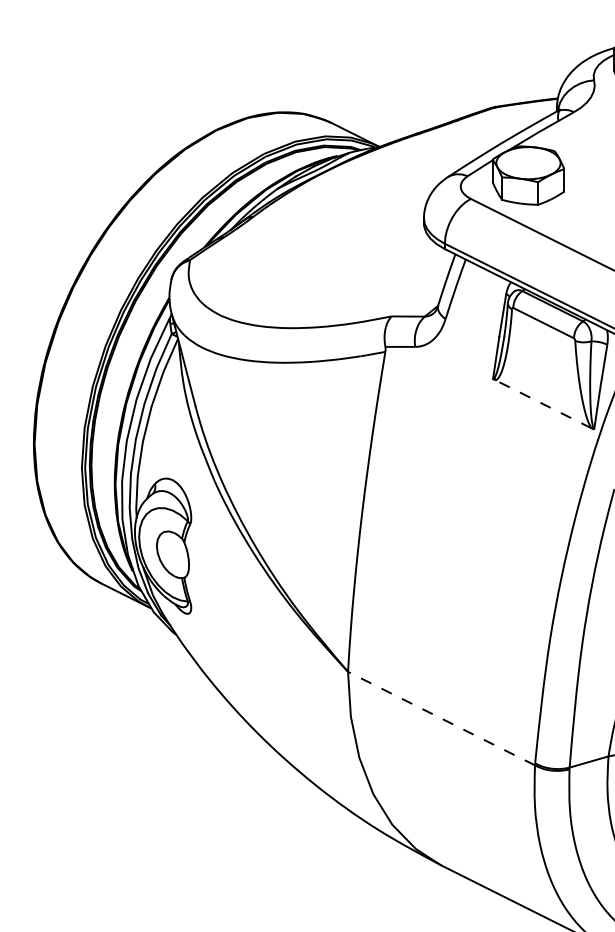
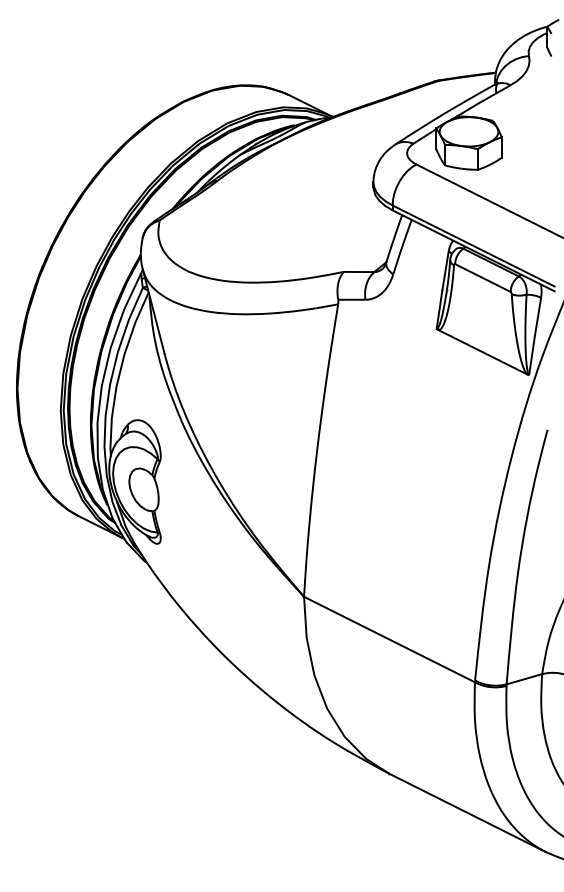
line: (543, 404) -> (482, 352), dashed -> solid
line: (441, 718) -> (389, 639), dashed -> solid

